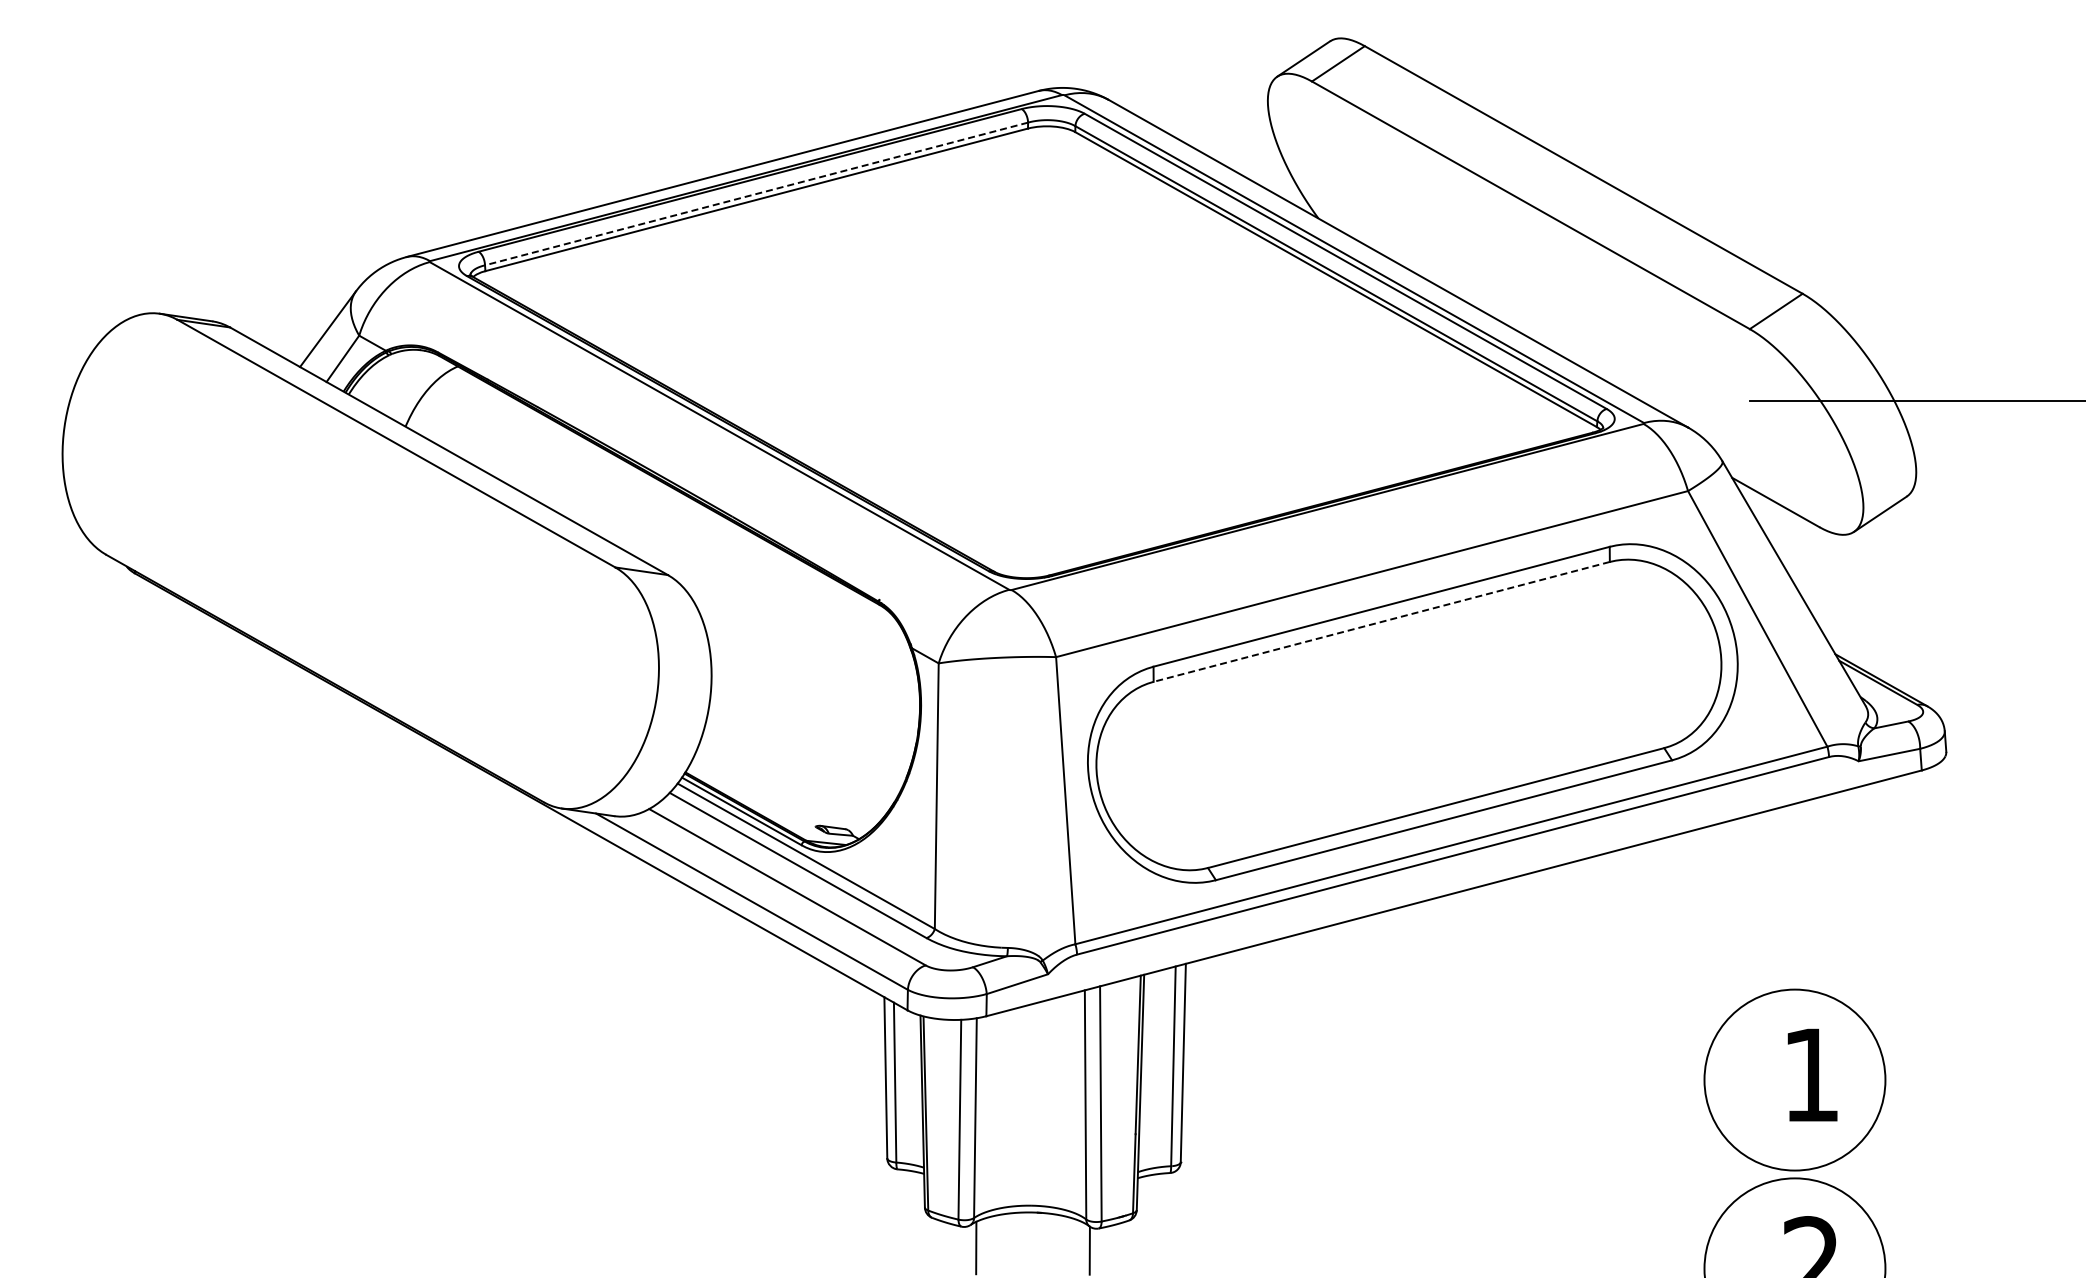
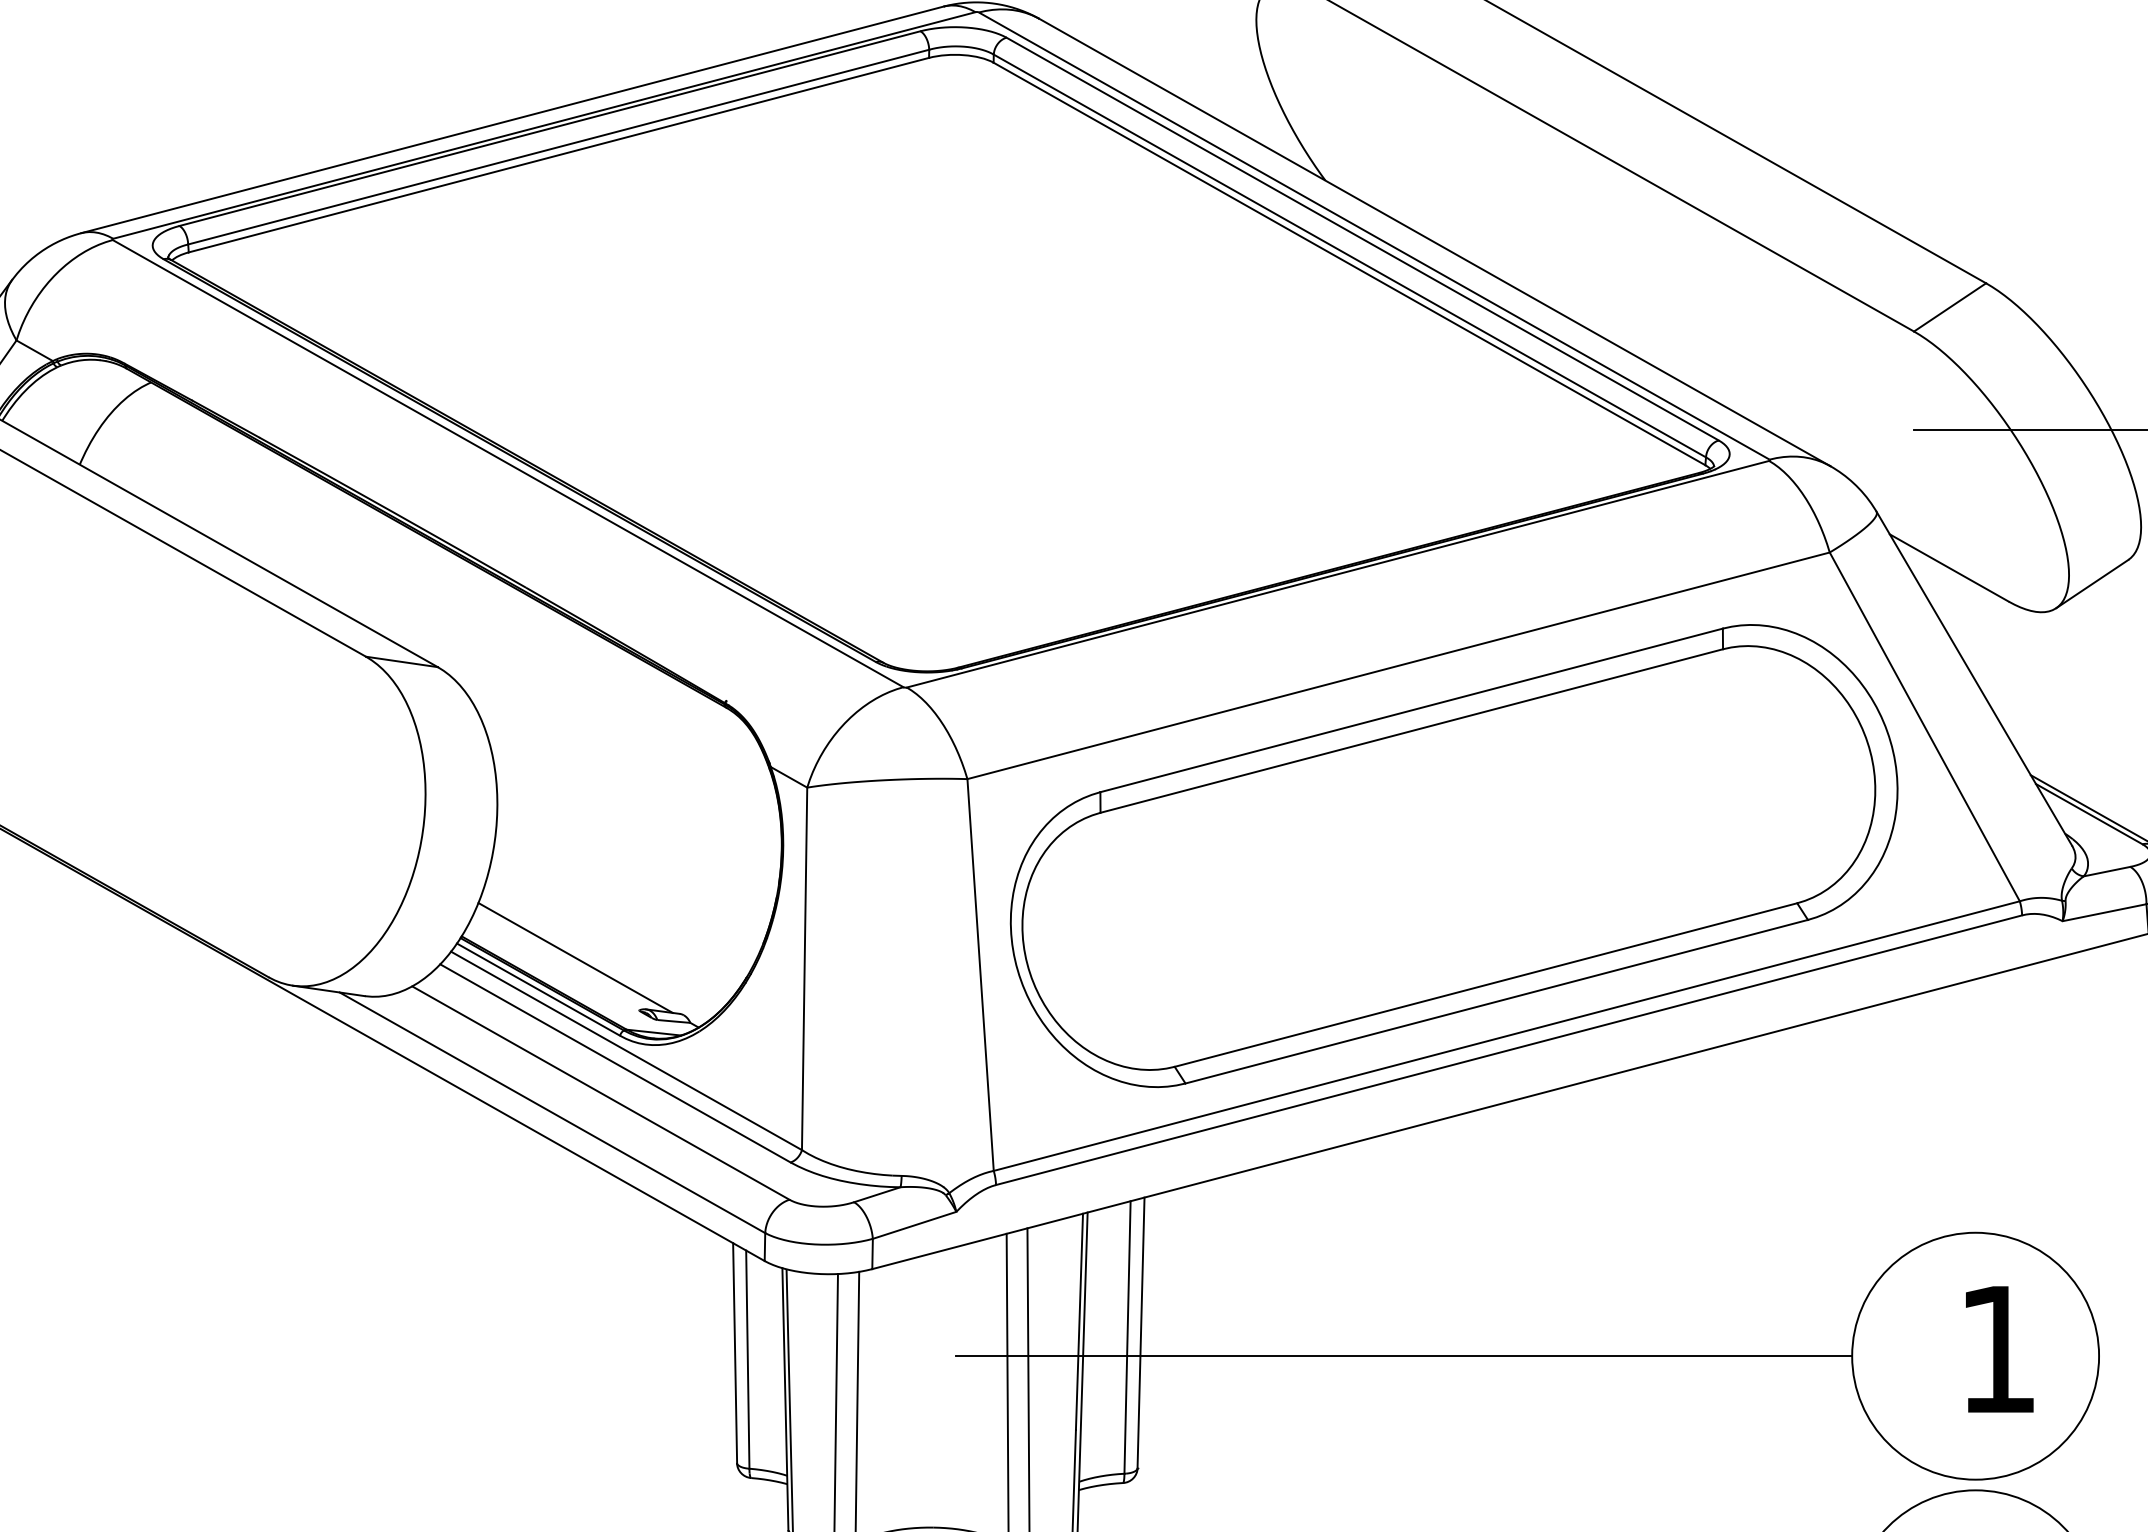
line: (756, 193) -> (558, 146), dashed -> solid
line: (1381, 621) -> (1411, 730), dashed -> solid
line: (768, 787) -> (575, 956), added
line: (1375, 1080) -> (1403, 1356), added

